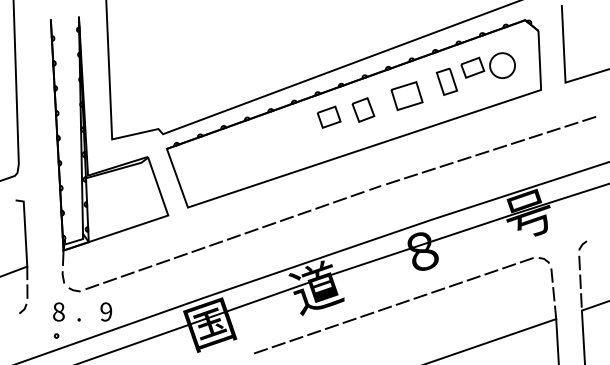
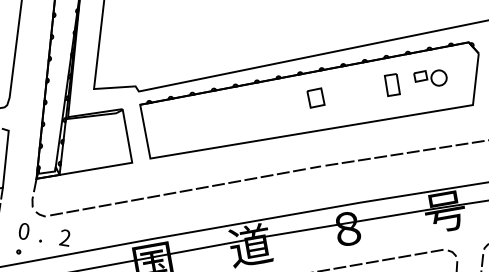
part: (487, 65) -> (429, 76), size x0.7
part: (406, 96) -> (355, 92), removed
part: (328, 116) -> (284, 98), removed
text: (106, 311) -> (65, 237), 9 -> 2
text: (58, 312) -> (23, 231), 8 -> 0

